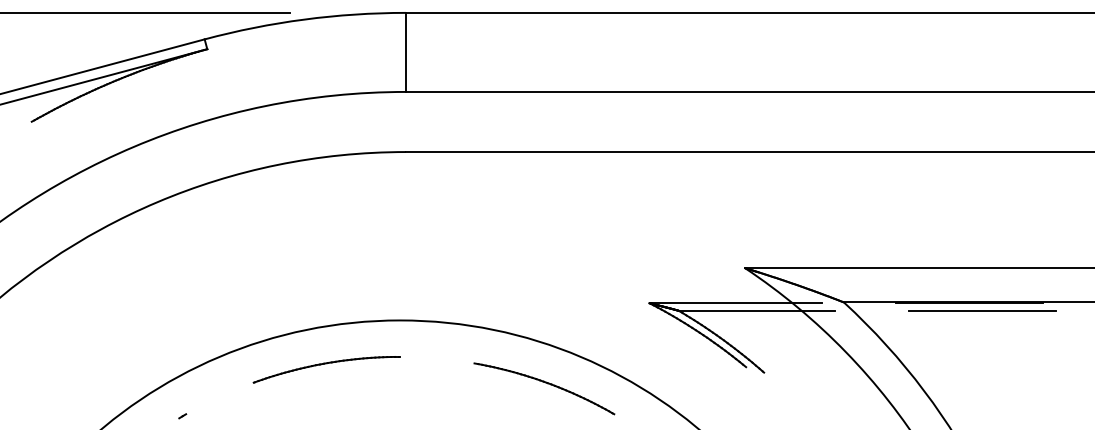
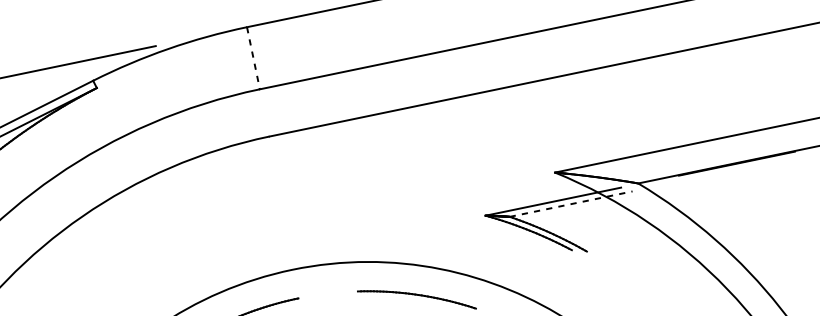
line: (405, 52) -> (253, 58), solid -> dashed
line: (757, 310) -> (571, 203), solid -> dashed
line: (982, 310) -> (748, 167), removed

